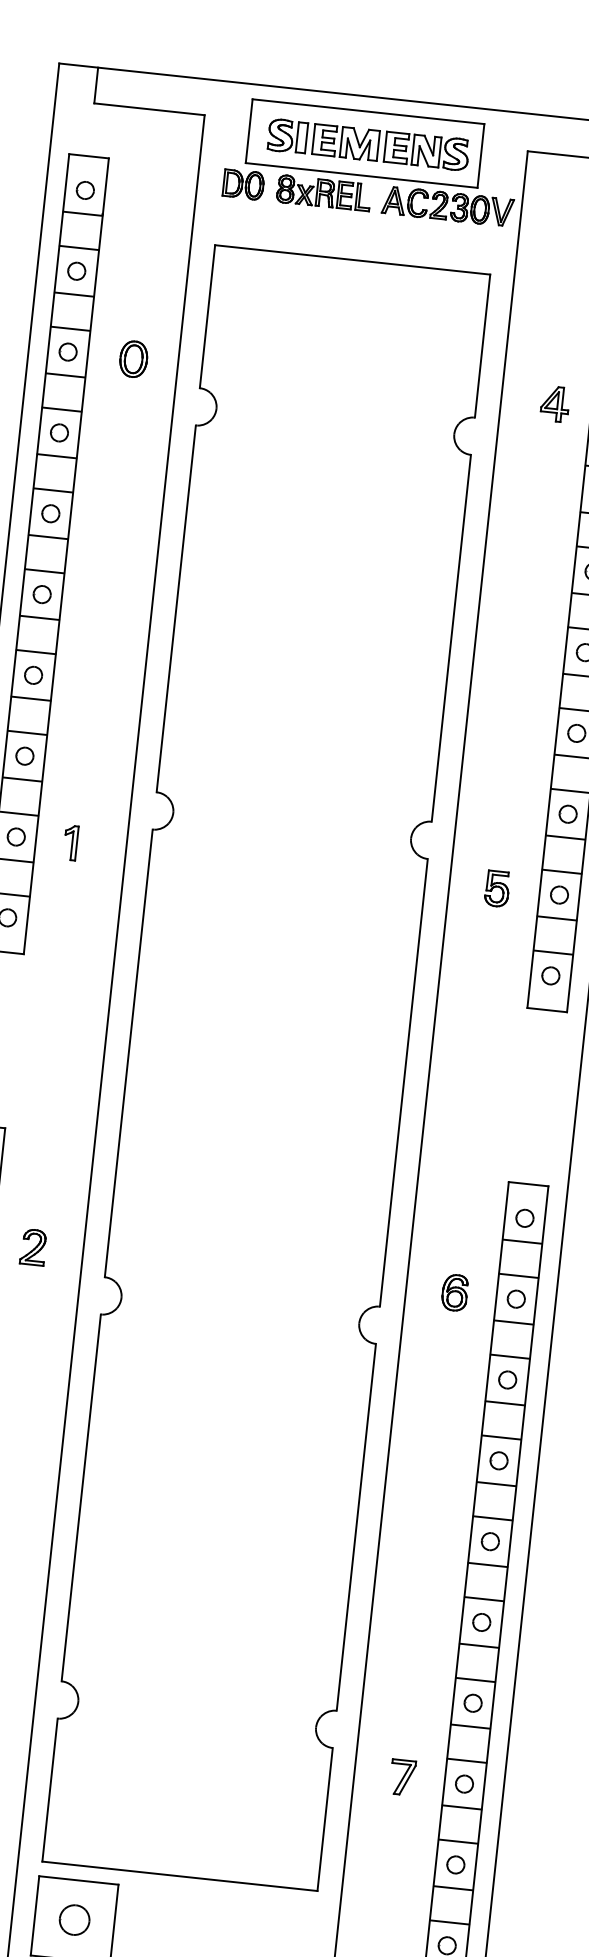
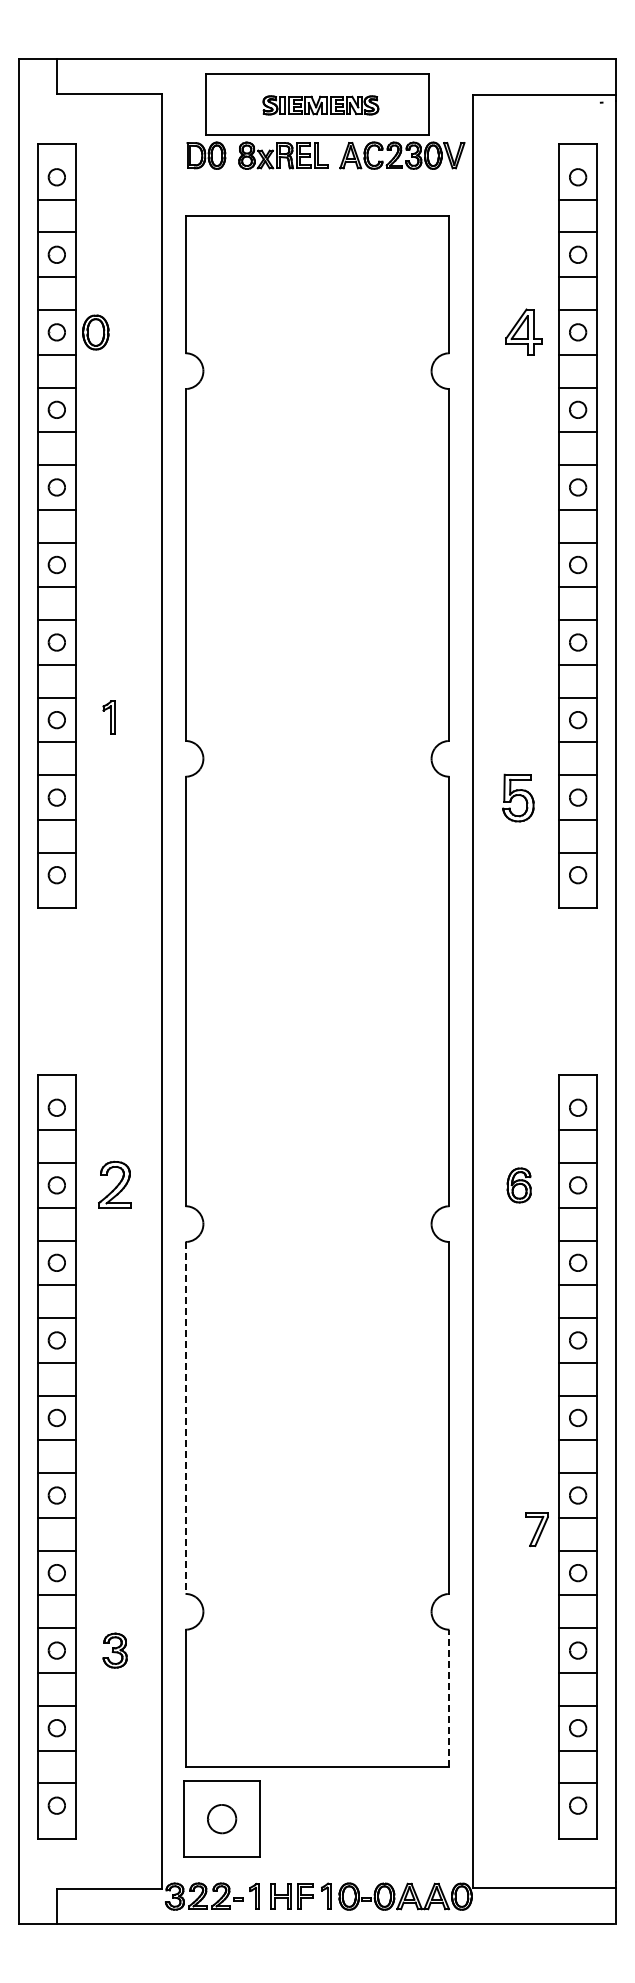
part: (368, 145) -> (320, 105), size x0.6
part: (133, 359) -> (95, 332), moved
part: (554, 403) -> (523, 331), size x1.4
part: (70, 842) -> (108, 717), moved
part: (497, 888) -> (518, 797), size x1.4
part: (33, 1246) -> (114, 1184), size x1.4
line: (81, 1497) -> (185, 1417), solid -> dashed
part: (402, 1777) -> (536, 1529), moved
line: (325, 1819) -> (449, 1698), solid -> dashed

